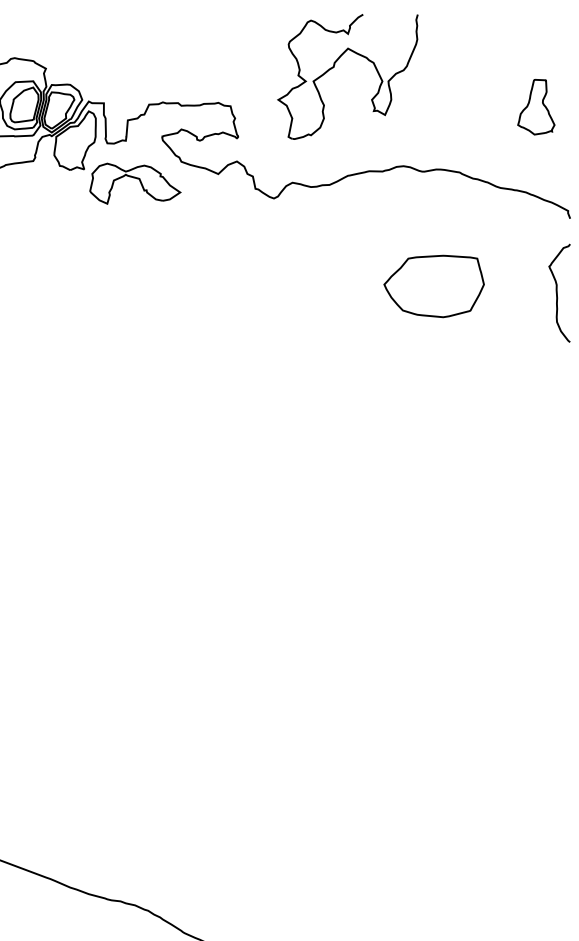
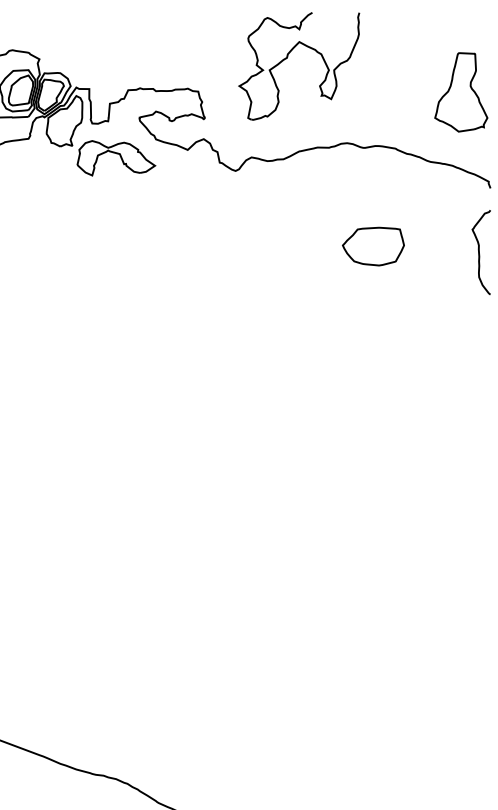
part: (536, 107) -> (461, 92), size x1.67
part: (434, 286) -> (373, 246), size x0.71

